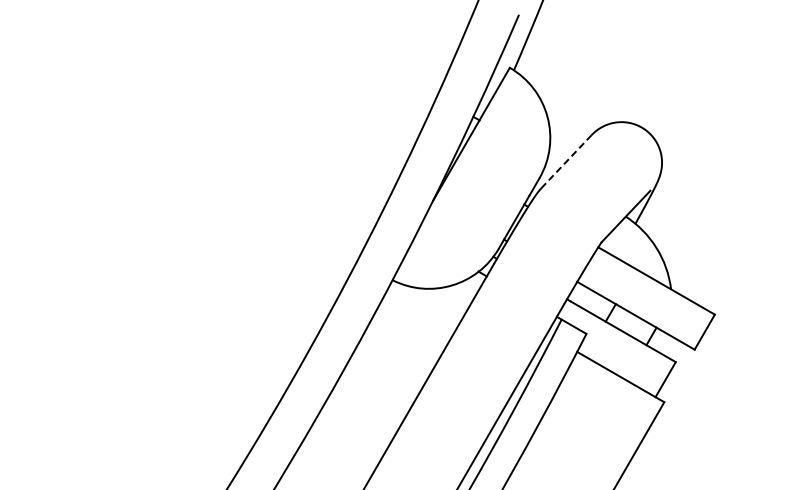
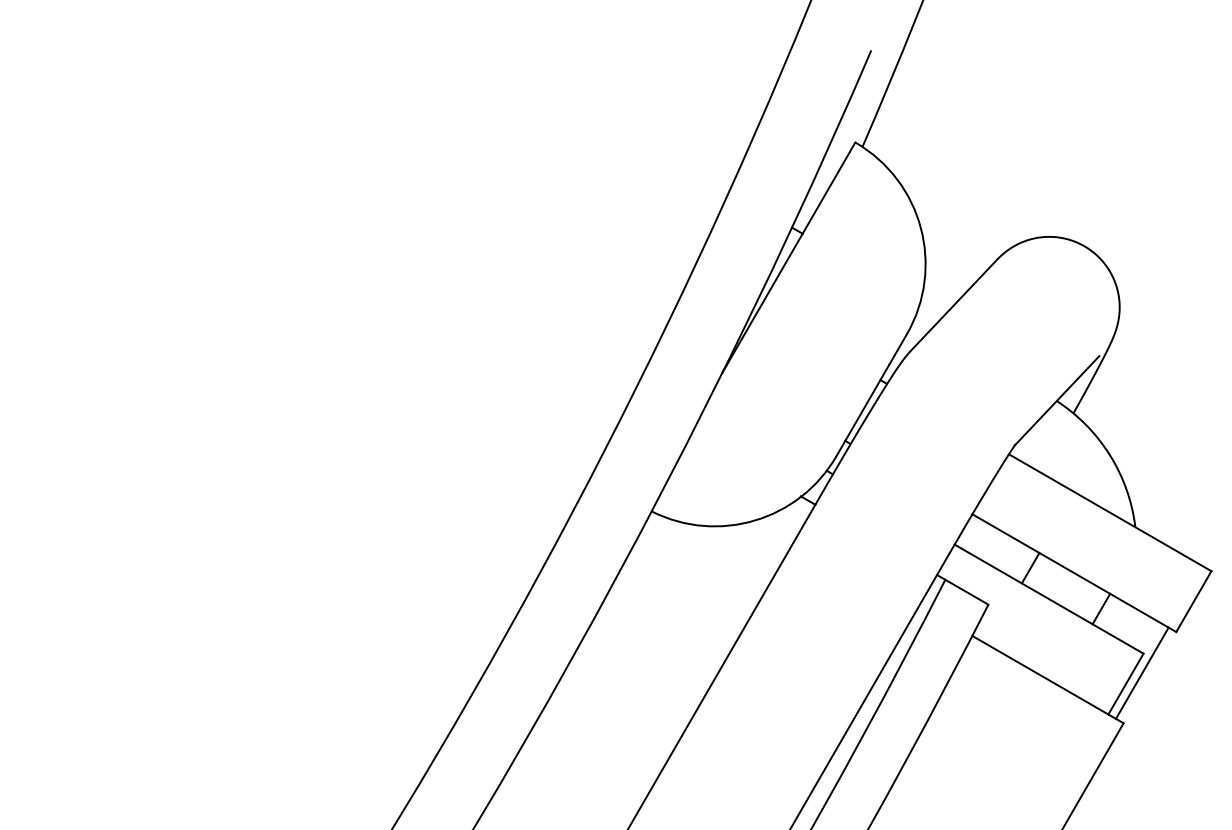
line: (566, 161) -> (953, 305), dashed -> solid
line: (674, 373) -> (1141, 673), added

